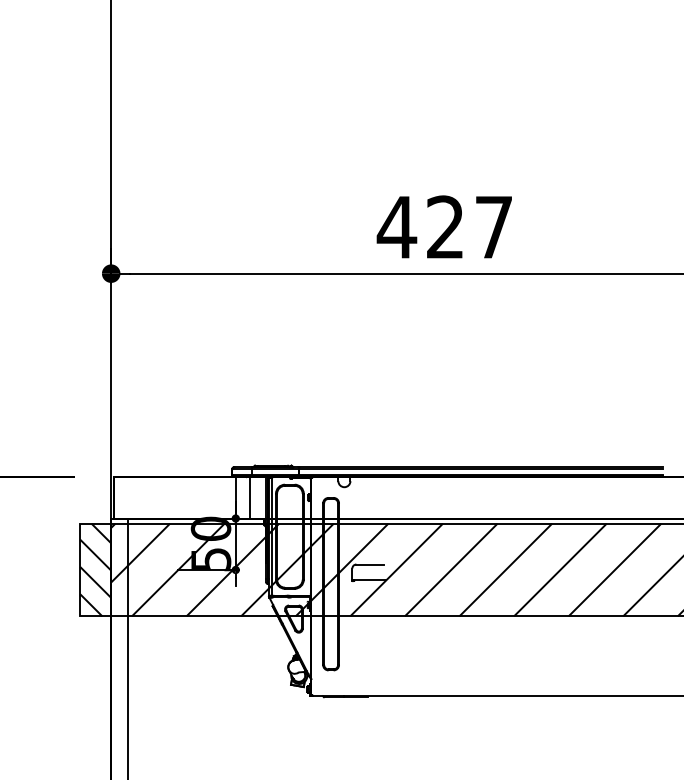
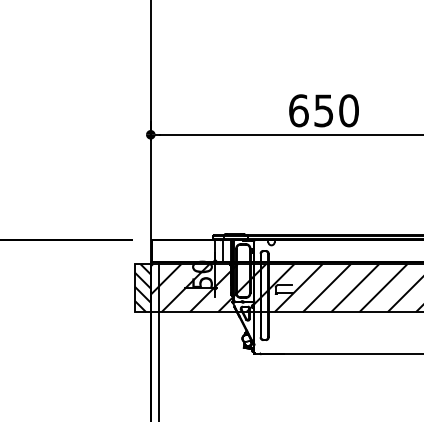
text: (444, 226) -> (323, 110), 427 -> 650

